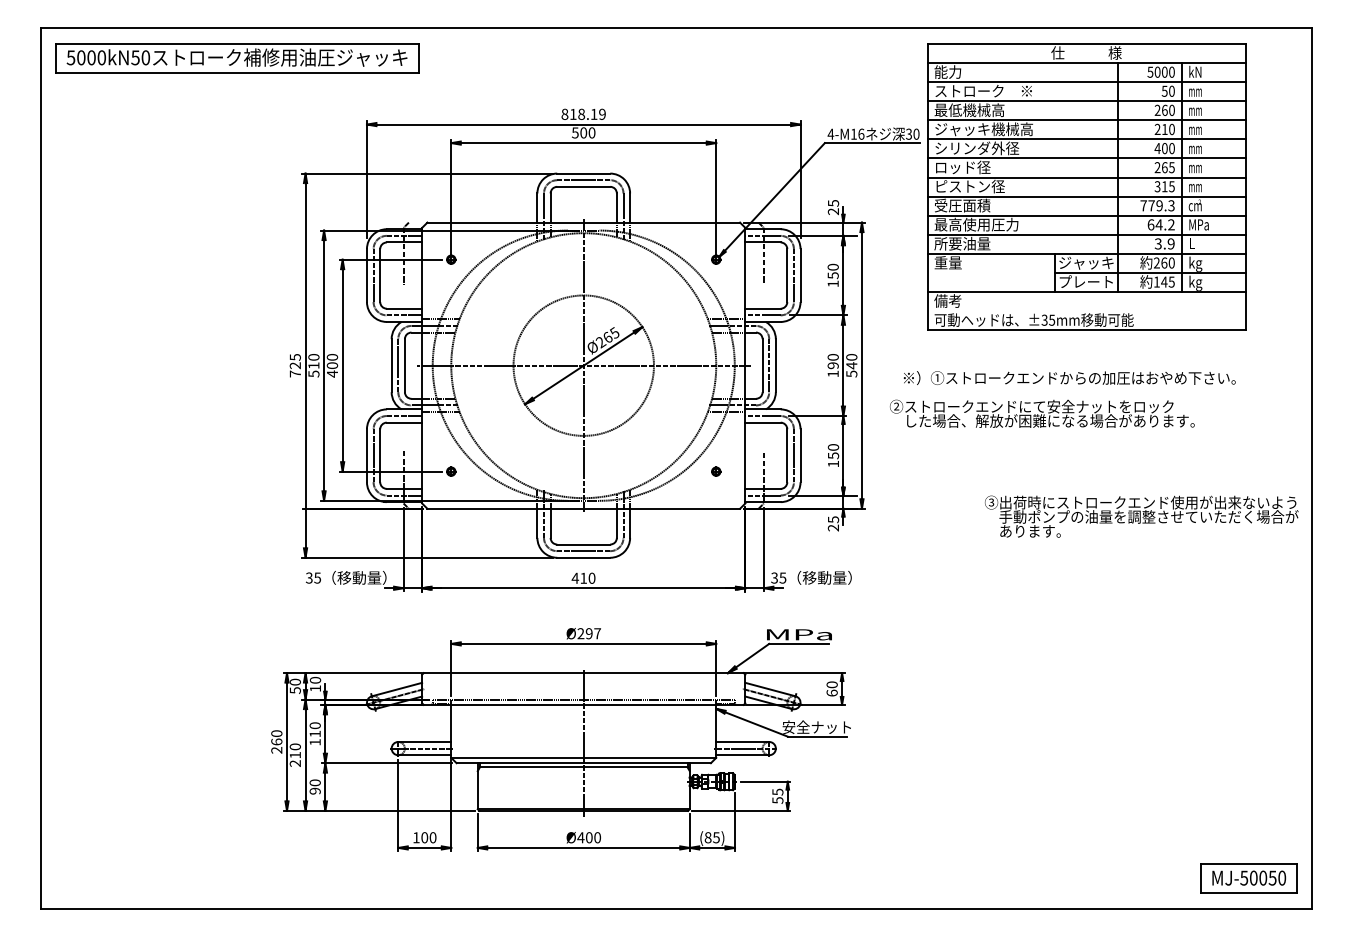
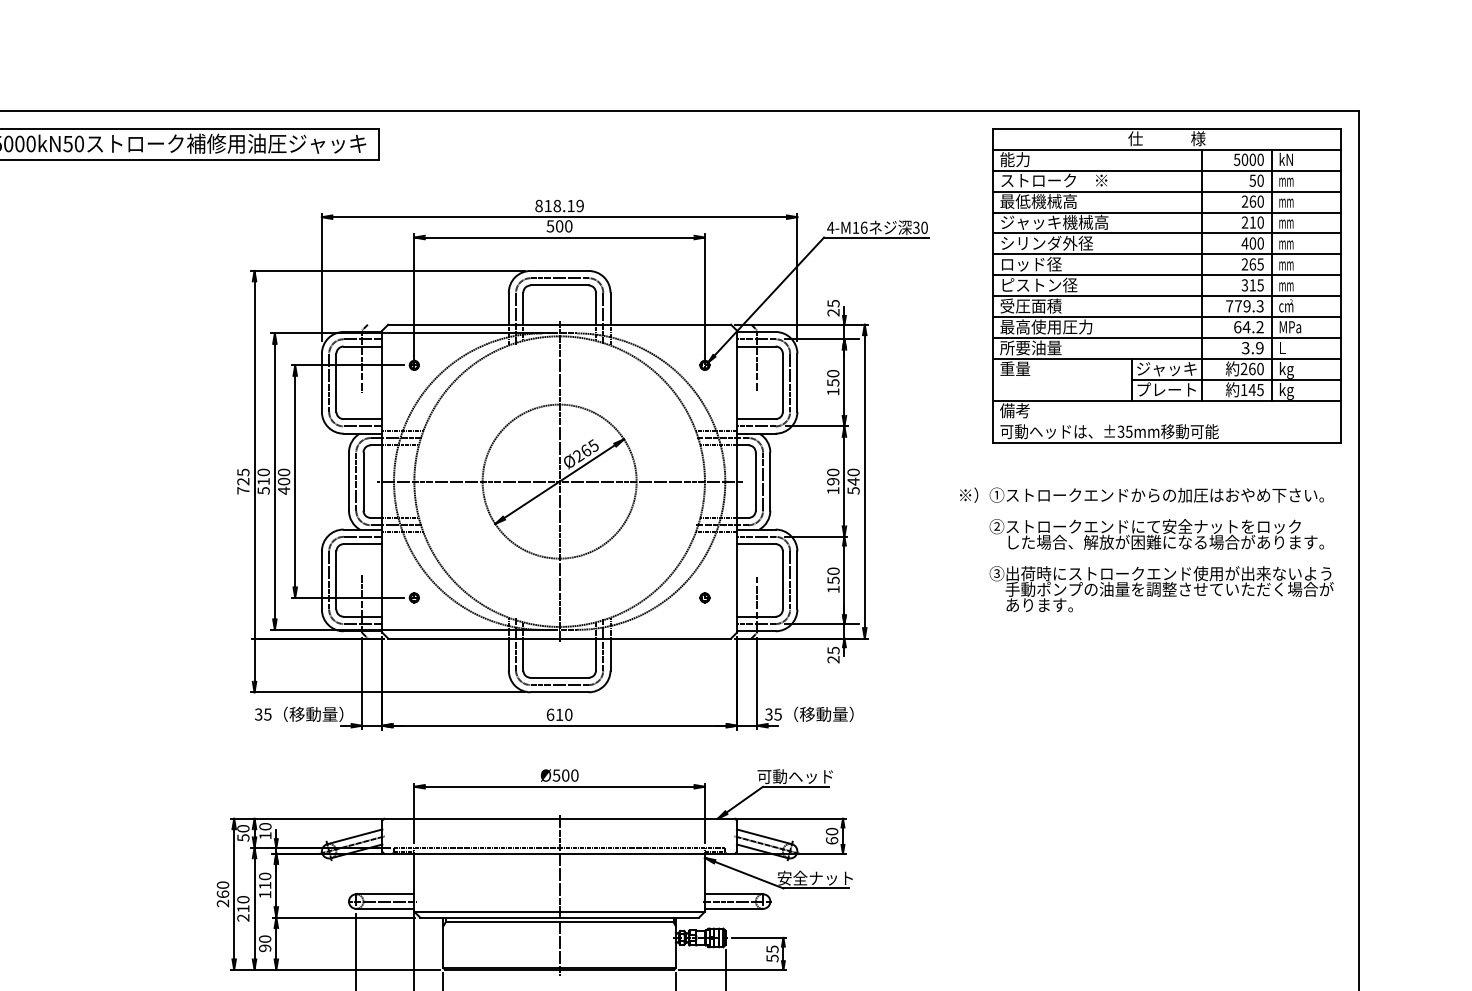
part: (1086, 186) -> (1166, 285), moved
text: (1069, 377) -> (1141, 494), moved
text: (1042, 413) -> (1157, 534), moved
text: (1141, 516) -> (1161, 588), moved
text: (575, 577) -> (550, 713), 410 -> 610
text: (589, 633) -> (565, 775), Ø297 -> Ø500
text: (798, 634) -> (795, 776), MPa -> 可動ヘッド

